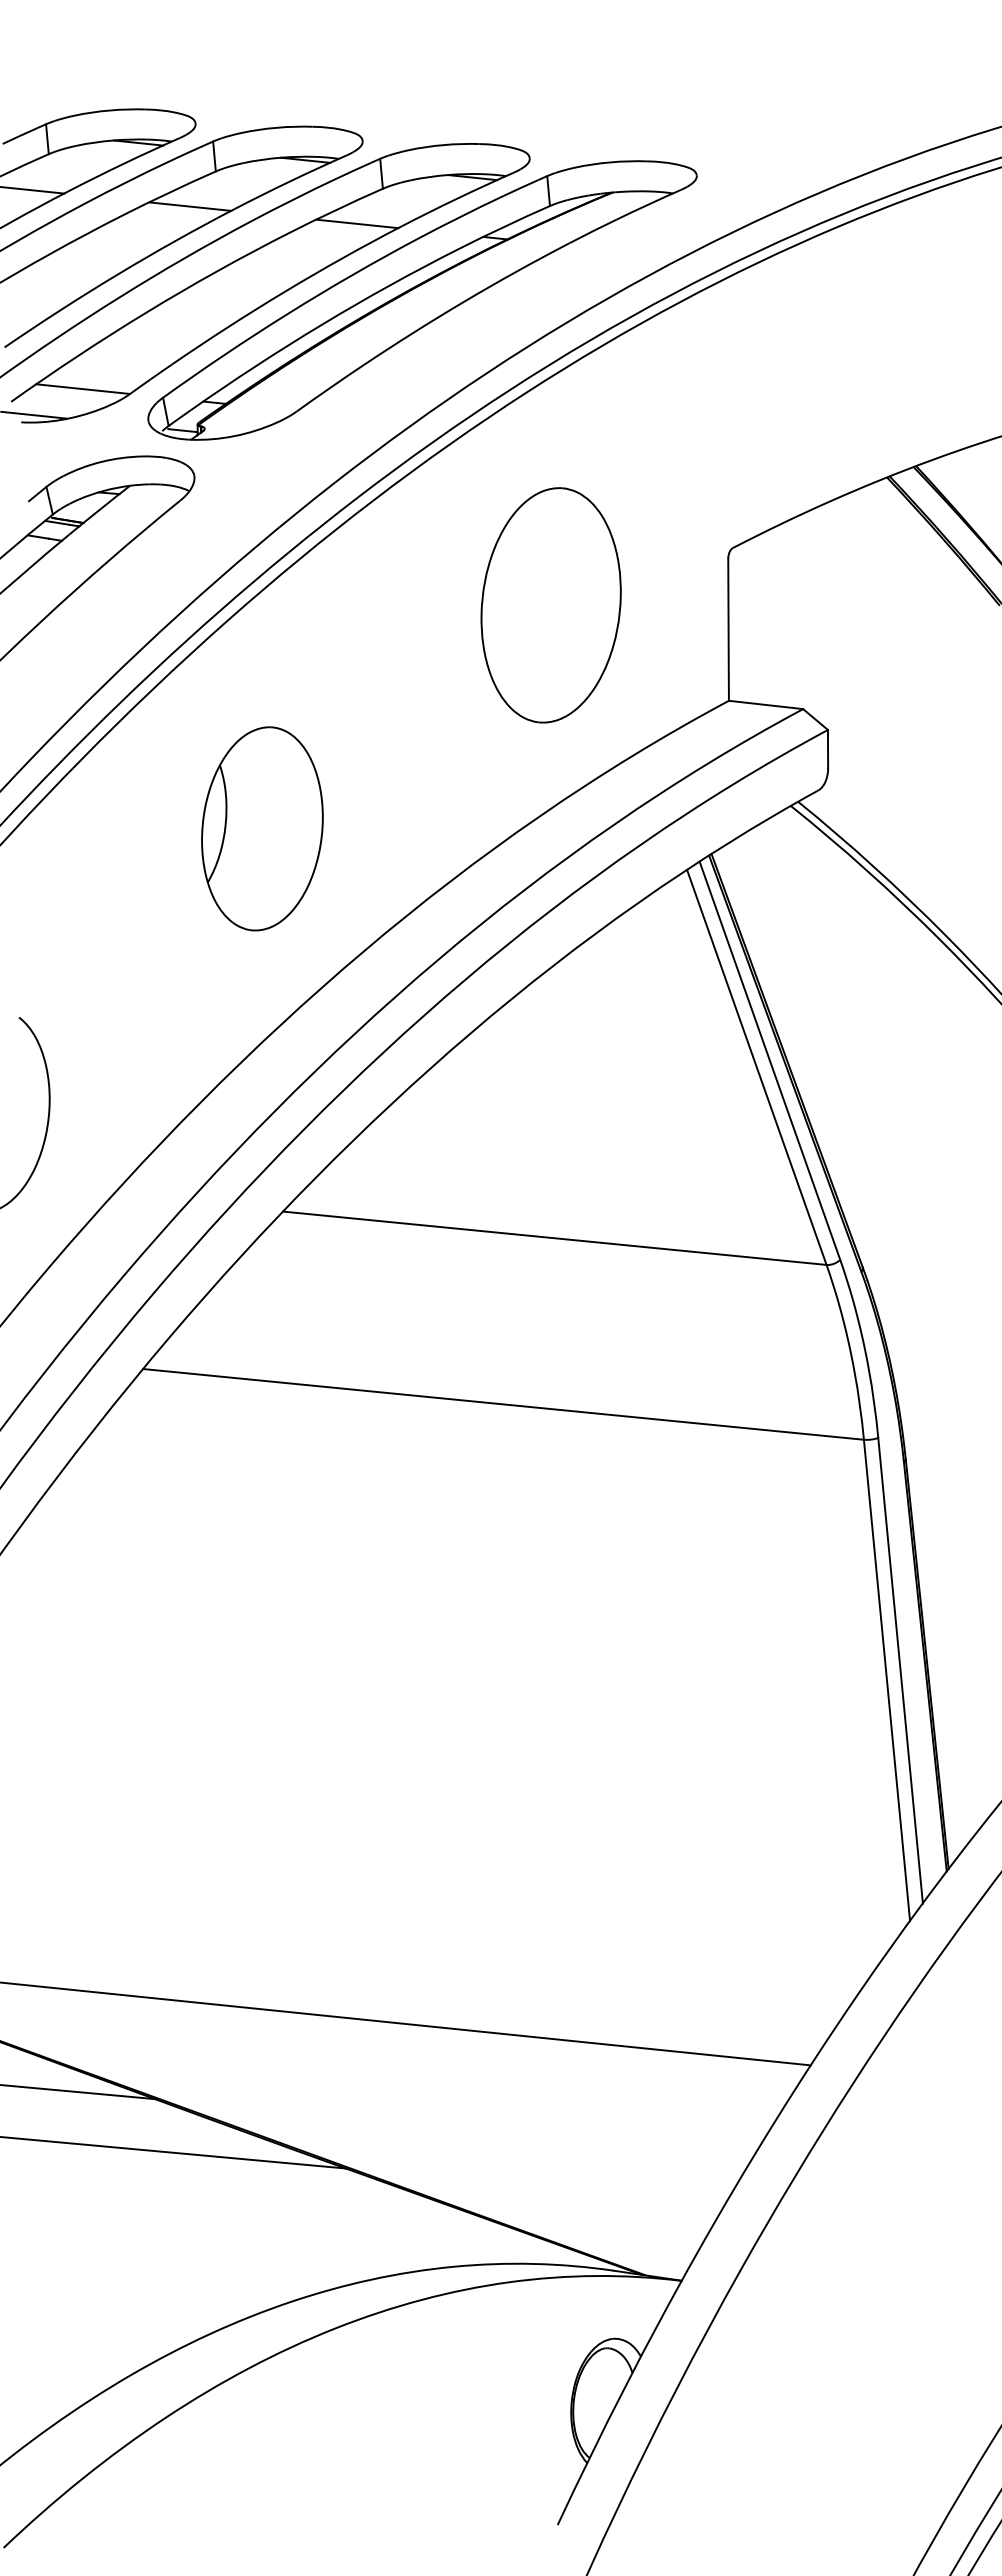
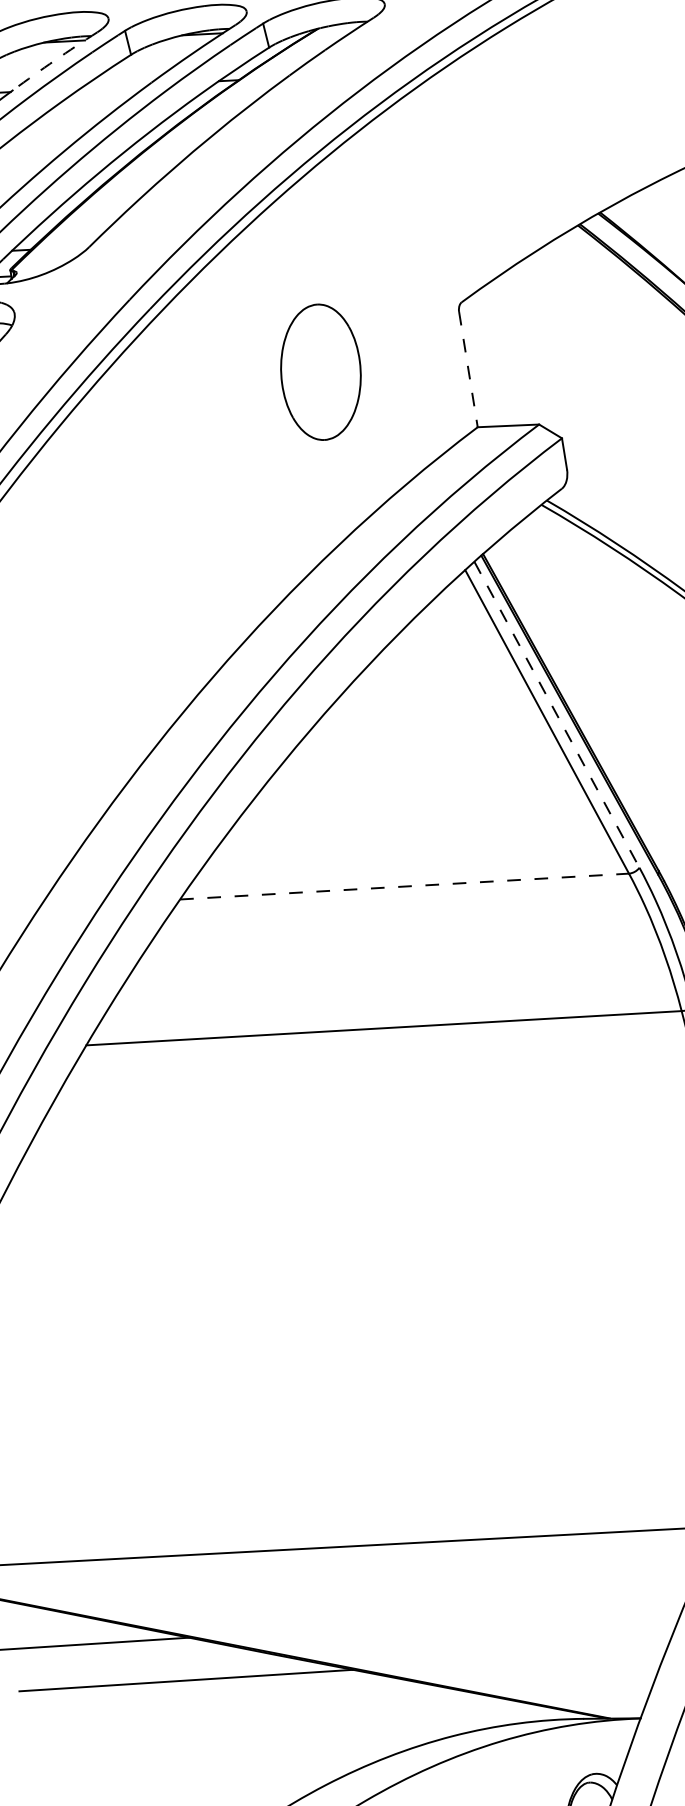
arc: (290, 181) -> (54, 60), solid -> dashed
line: (357, 223) -> (114, 86), removed
part: (550, 605) -> (320, 372), size x0.7
line: (728, 629) -> (468, 369), solid -> dashed
part: (262, 828) -> (114, 590), removed
line: (770, 1061) -> (557, 715), solid -> dashed
line: (555, 1238) -> (405, 886), solid -> dashed

